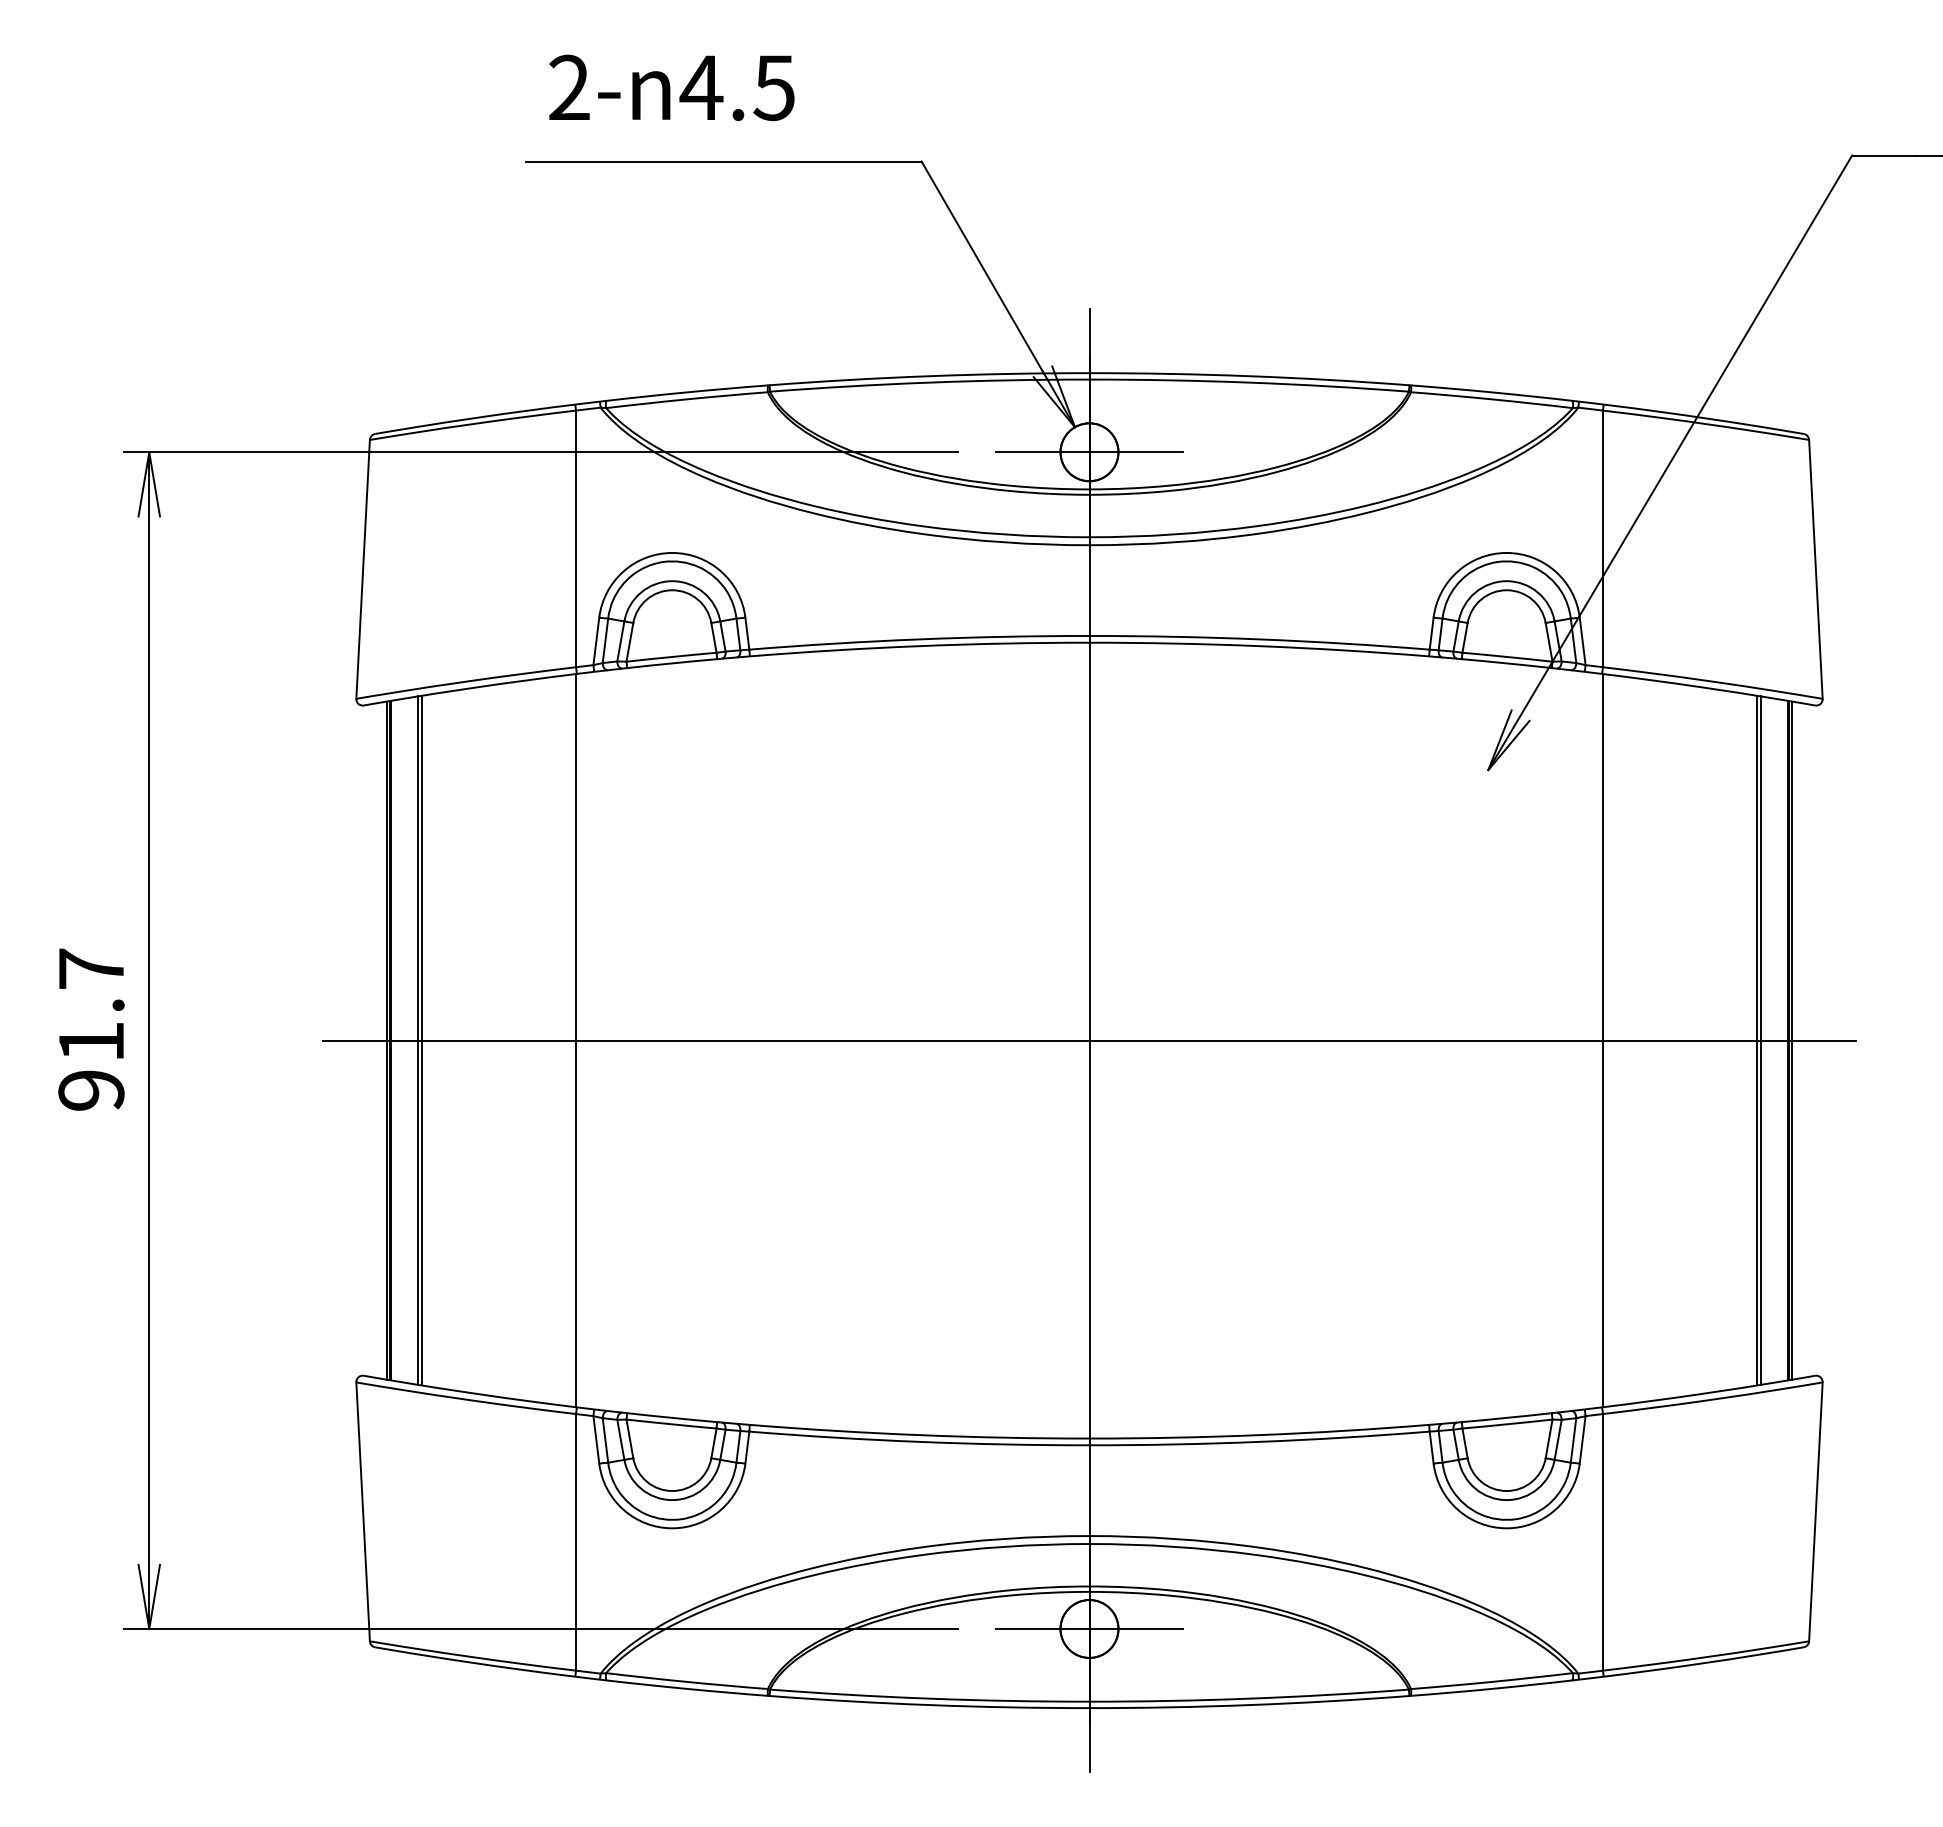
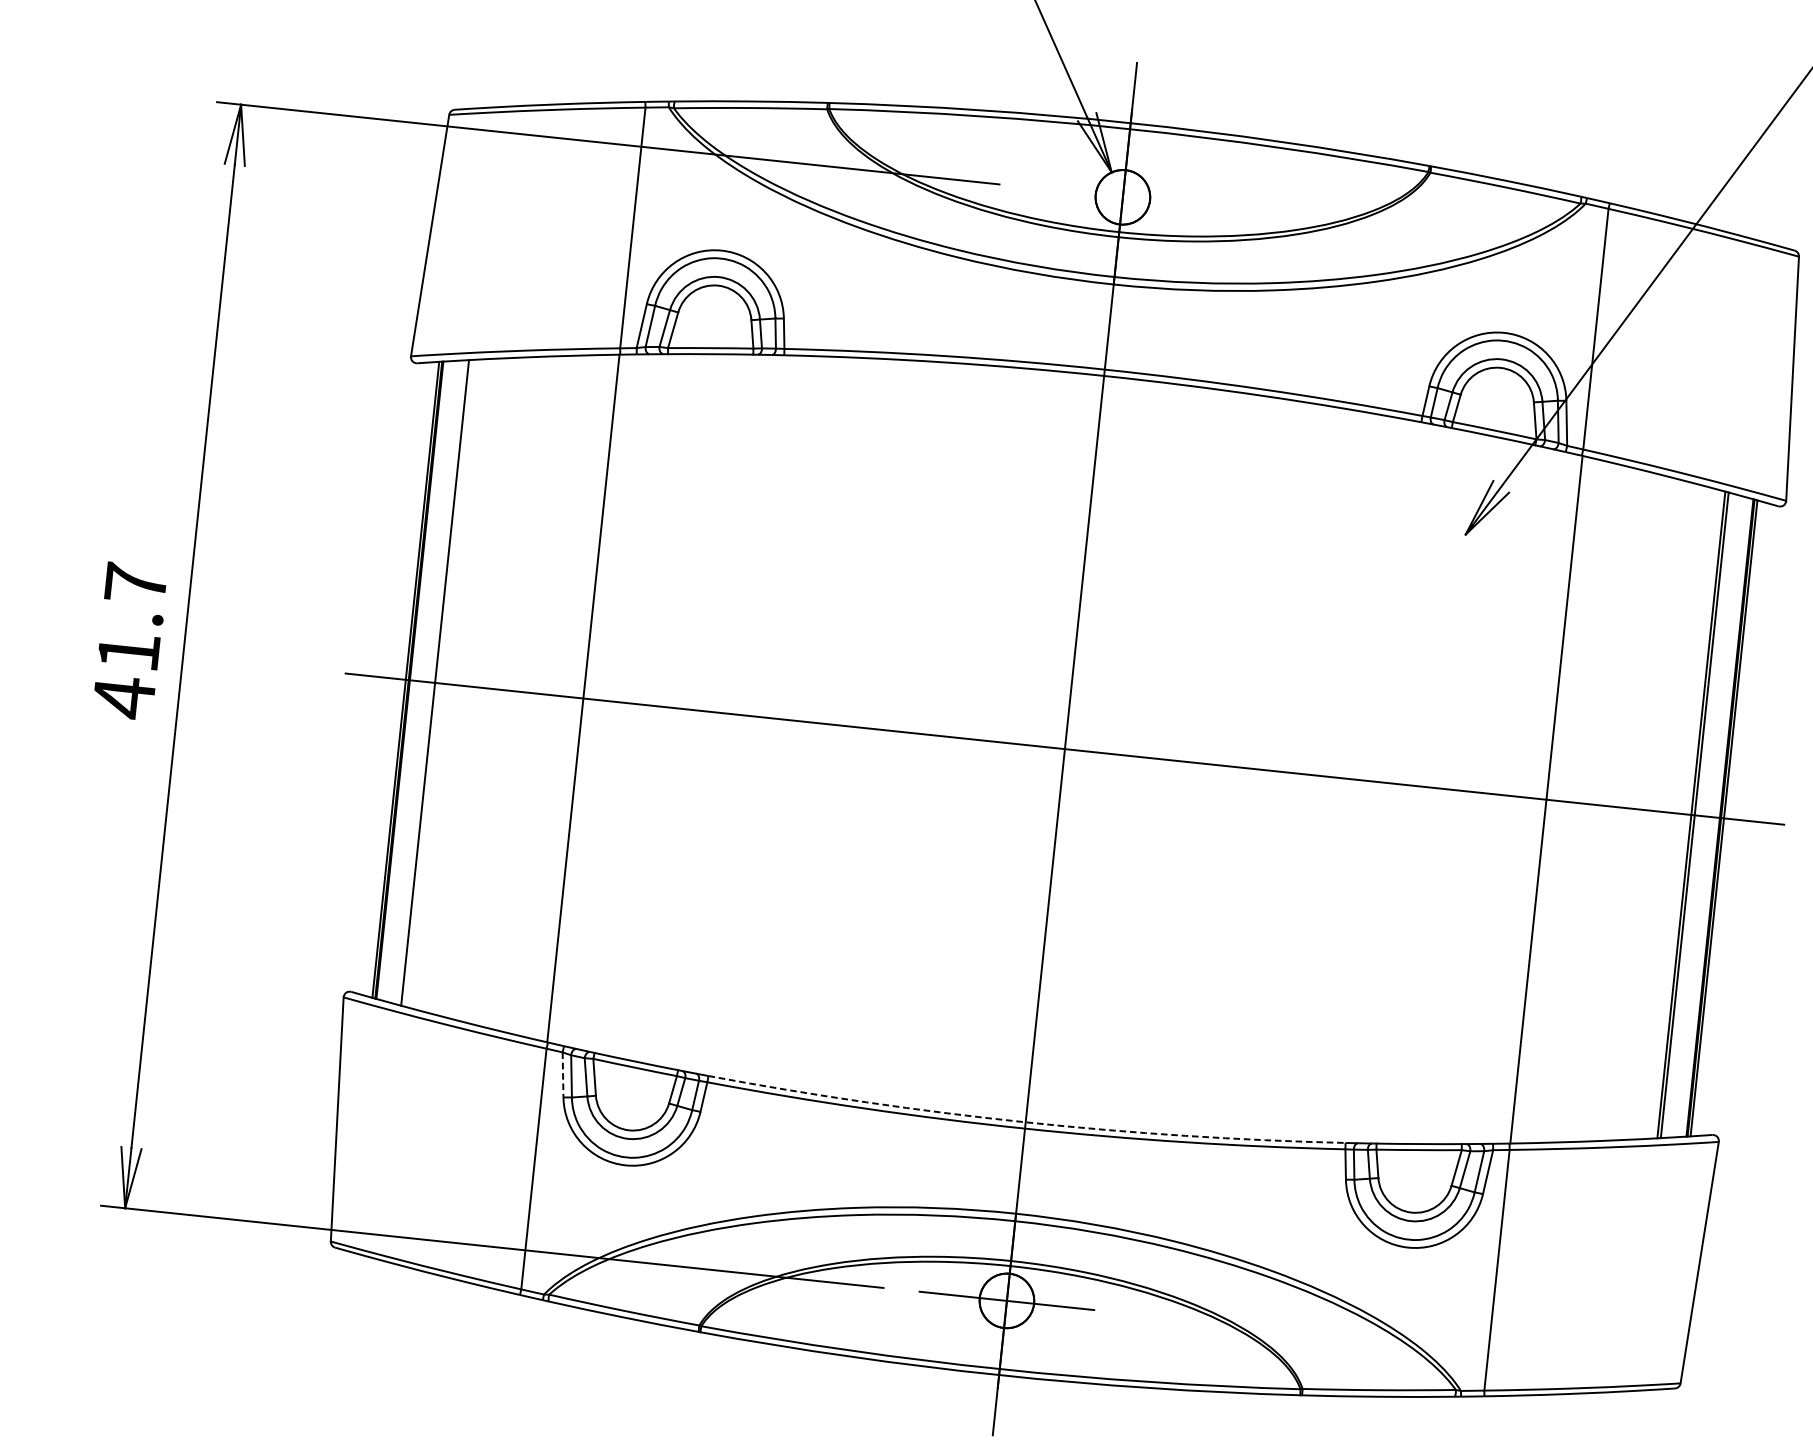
line: (1089, 452) -> (1122, 197), removed
line: (421, 1040) -> (438, 683), removed
text: (91, 1090) -> (124, 697), 91.7 -> 41.7
arc: (1089, 1438) -> (1025, 1122), solid -> dashed
line: (596, 1439) -> (563, 1074), solid -> dashed

